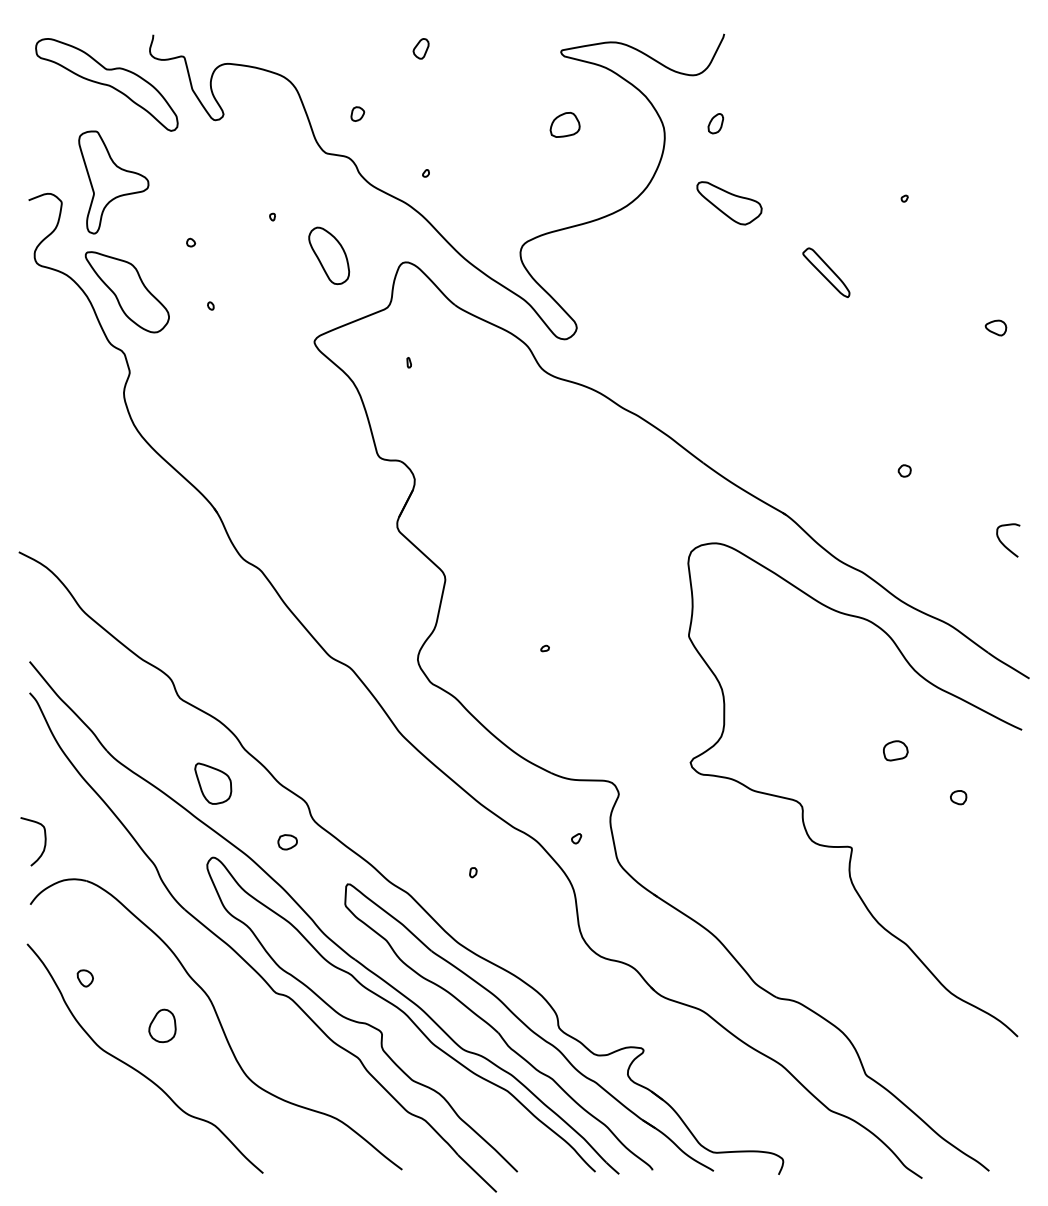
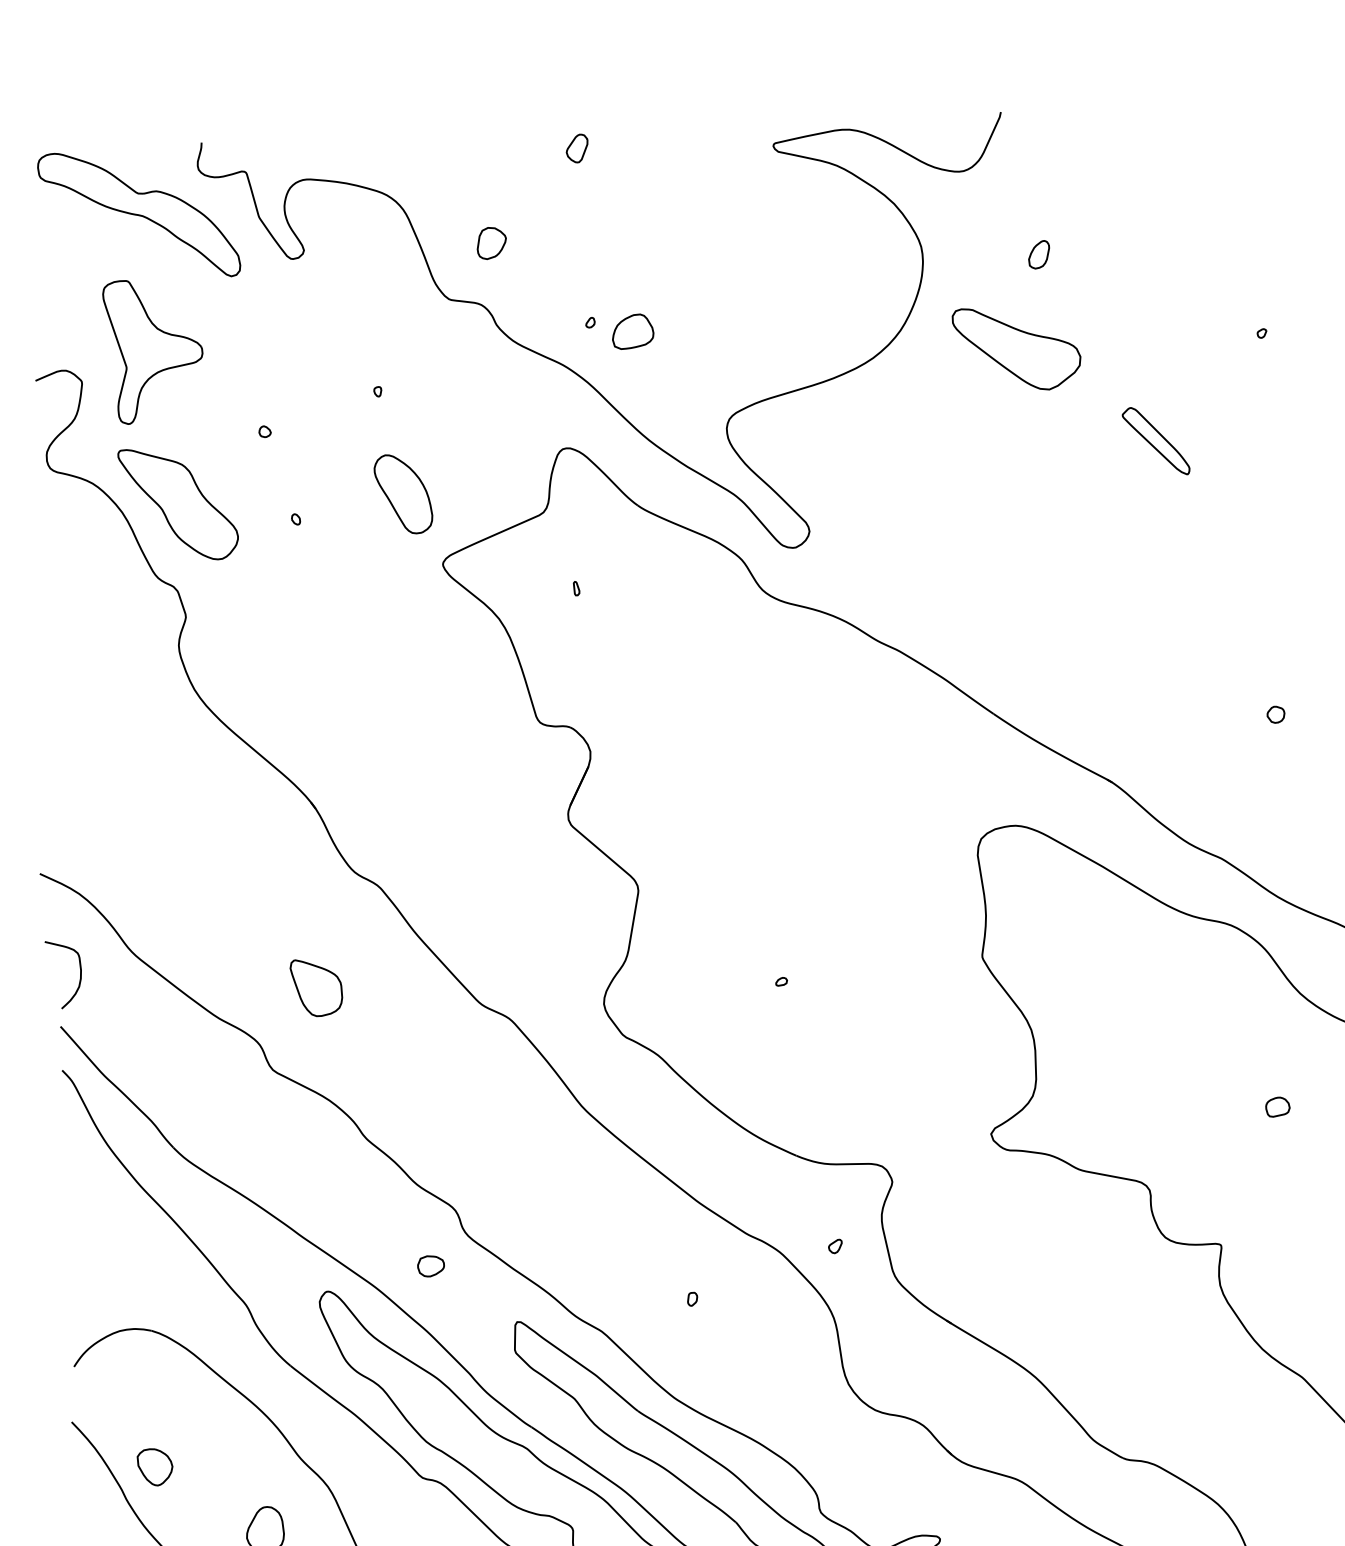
part: (357, 113) -> (491, 242), size x1.6
part: (715, 123) -> (1038, 254), moved
part: (564, 124) -> (632, 331), moved
part: (729, 203) -> (1016, 349), size x1.4
part: (329, 255) -> (403, 493), moved
part: (895, 750) -> (1277, 1106), size x0.7
part: (213, 783) -> (316, 987), moved
curve: (44, 841) -> (79, 973), moved
part: (84, 978) -> (153, 1467), size x1.6

